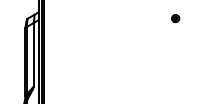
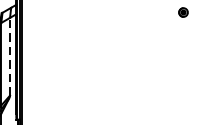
line: (33, 54) -> (9, 56), solid -> dashed

